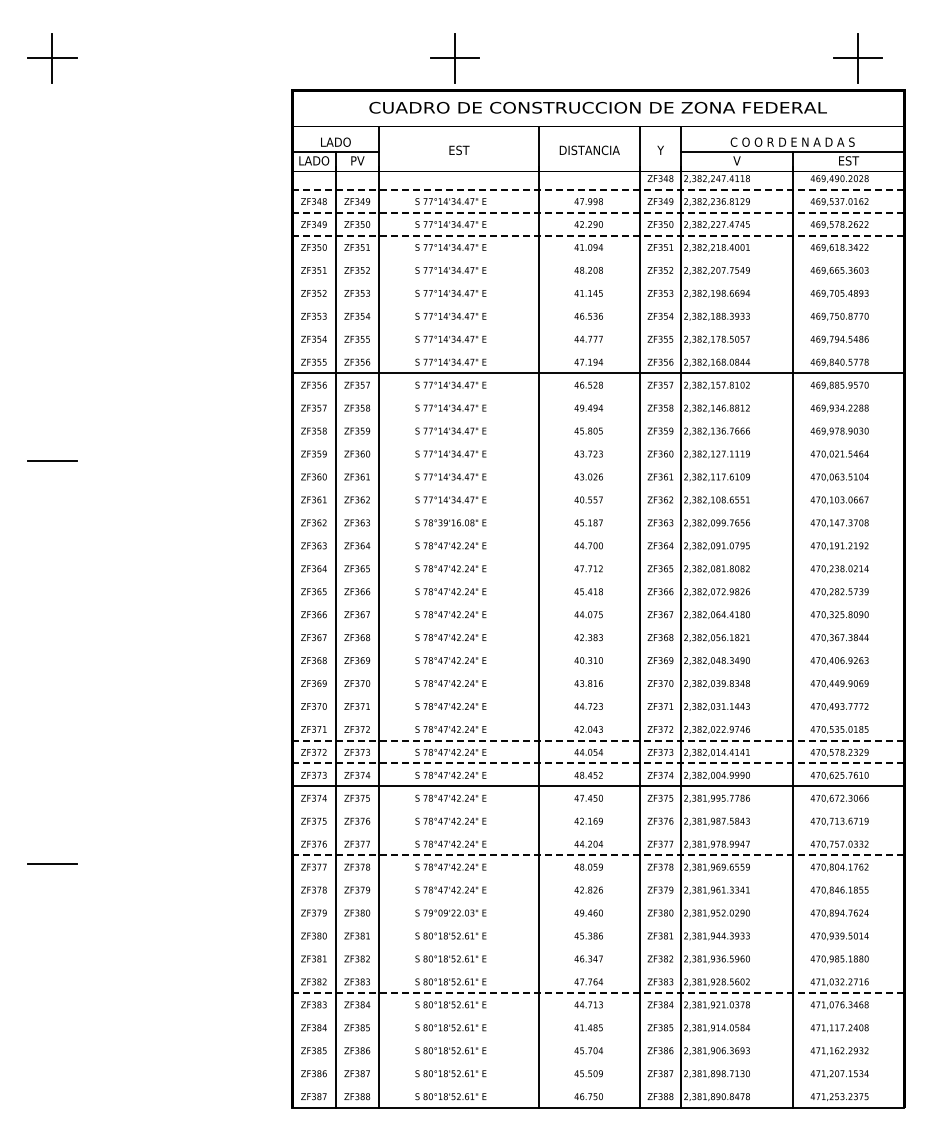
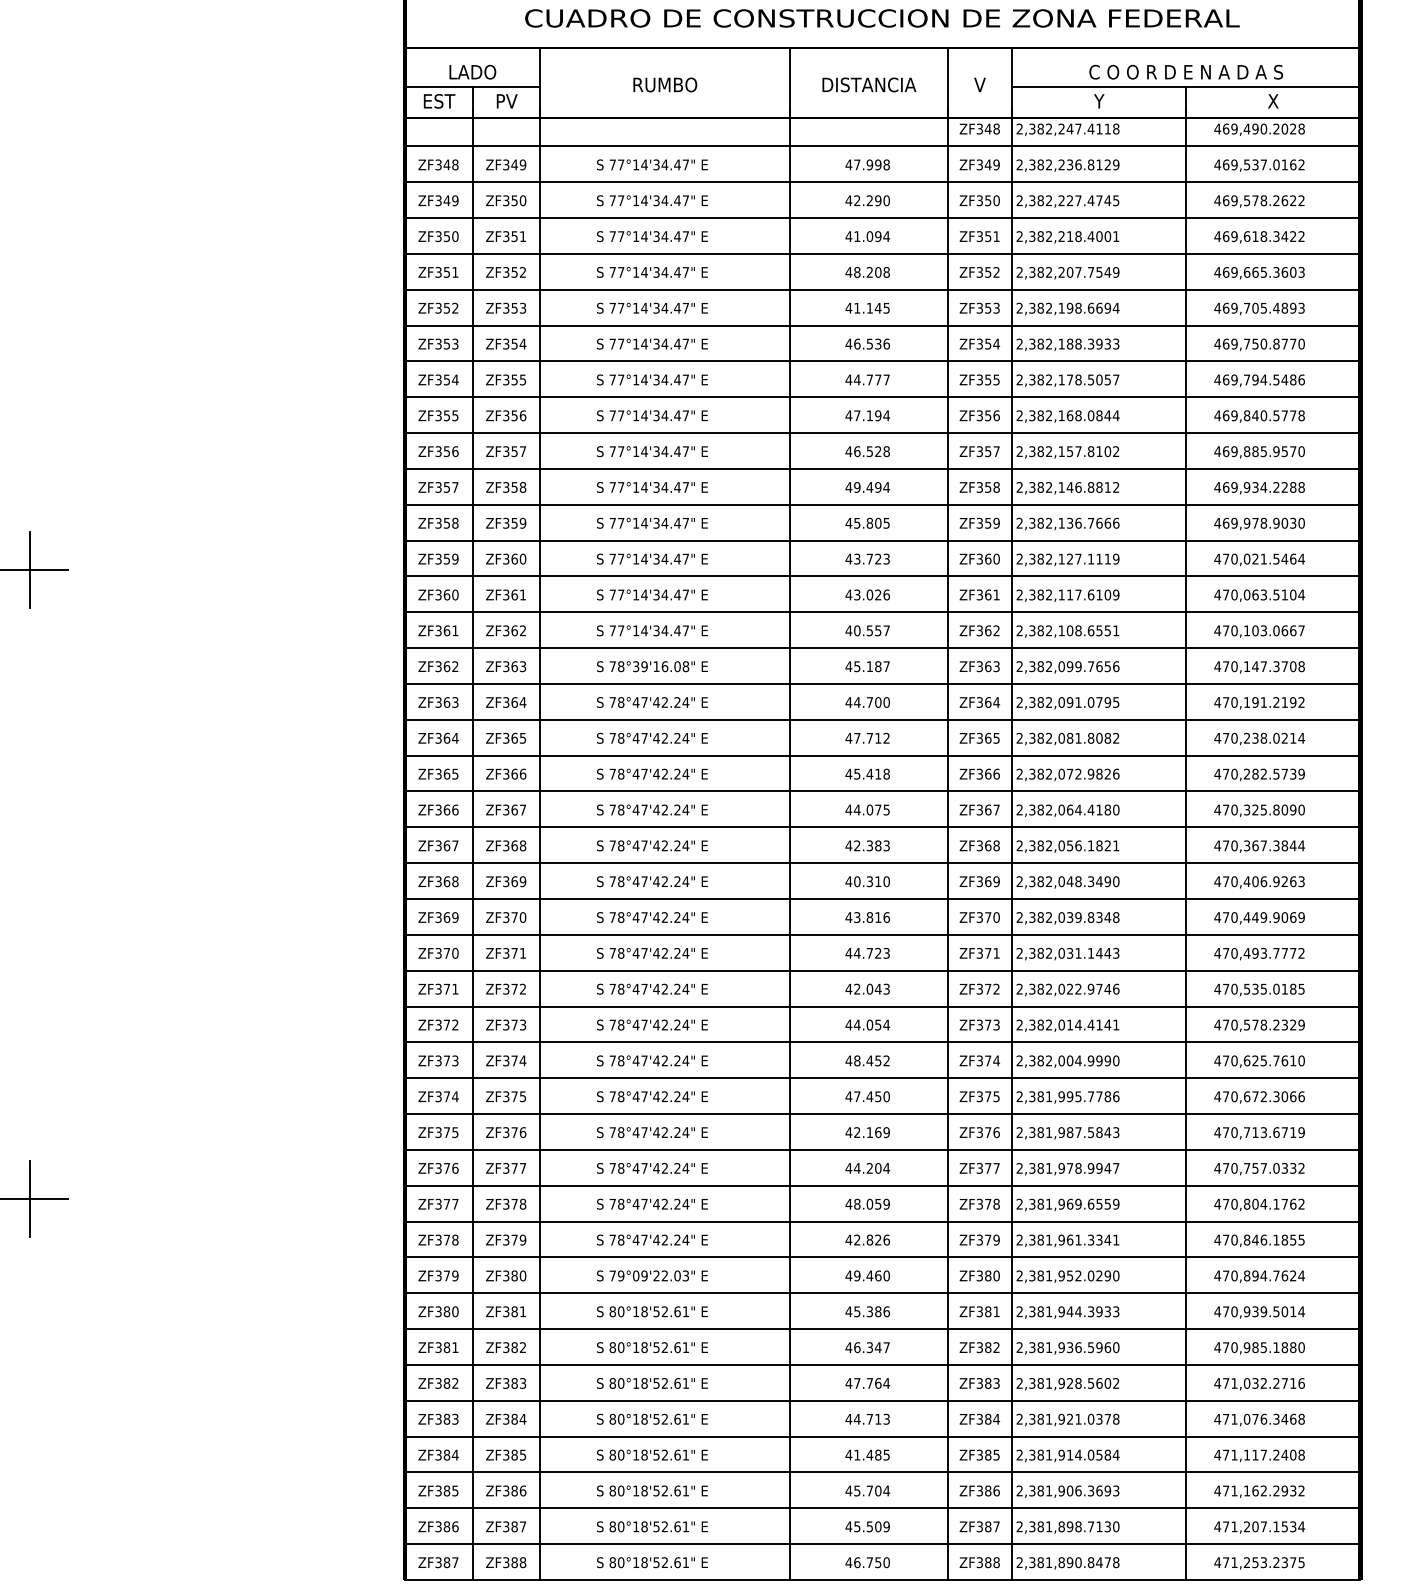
text: (458, 150) -> (664, 85), EST -> RUMBO
text: (660, 150) -> (979, 85), Y -> V
text: (314, 160) -> (439, 100), LADO -> EST
text: (736, 160) -> (1098, 100), V -> Y
text: (849, 160) -> (1274, 100), EST -> X
line: (598, 189) -> (882, 146), dashed -> solid
line: (598, 212) -> (882, 181), dashed -> solid
line: (598, 235) -> (882, 217), dashed -> solid
line: (598, 258) -> (882, 253), added
line: (598, 281) -> (882, 289), added
line: (598, 304) -> (882, 325), added
line: (598, 327) -> (882, 361), added
line: (598, 350) -> (882, 397), added
line: (598, 396) -> (882, 469), added
line: (598, 419) -> (882, 505), added
line: (598, 442) -> (882, 541), added
line: (52, 460) -> (30, 569), added
line: (598, 465) -> (882, 577), added
line: (598, 488) -> (882, 612), added
line: (598, 511) -> (882, 648), added
line: (598, 533) -> (882, 683), added
line: (598, 556) -> (882, 719), added
line: (598, 579) -> (882, 755), added
line: (598, 602) -> (882, 790), added
line: (598, 625) -> (882, 826), added
line: (598, 648) -> (882, 862), added
line: (598, 671) -> (882, 898), added
line: (598, 694) -> (882, 934), added
line: (598, 717) -> (882, 970), added
line: (598, 740) -> (882, 1006), dashed -> solid
line: (598, 763) -> (882, 1042), dashed -> solid
line: (598, 809) -> (882, 1114), added
line: (598, 832) -> (882, 1150), added
line: (598, 855) -> (882, 1186), dashed -> solid
line: (52, 863) -> (30, 1198), added
line: (598, 878) -> (882, 1221), added
line: (598, 901) -> (882, 1257), added
line: (598, 924) -> (882, 1293), added
line: (598, 947) -> (882, 1329), added
line: (598, 970) -> (882, 1365), added
line: (598, 992) -> (882, 1400), dashed -> solid
line: (598, 1015) -> (882, 1435), added
line: (598, 1038) -> (882, 1471), added
line: (598, 1061) -> (882, 1507), added
line: (598, 1084) -> (882, 1543), added

